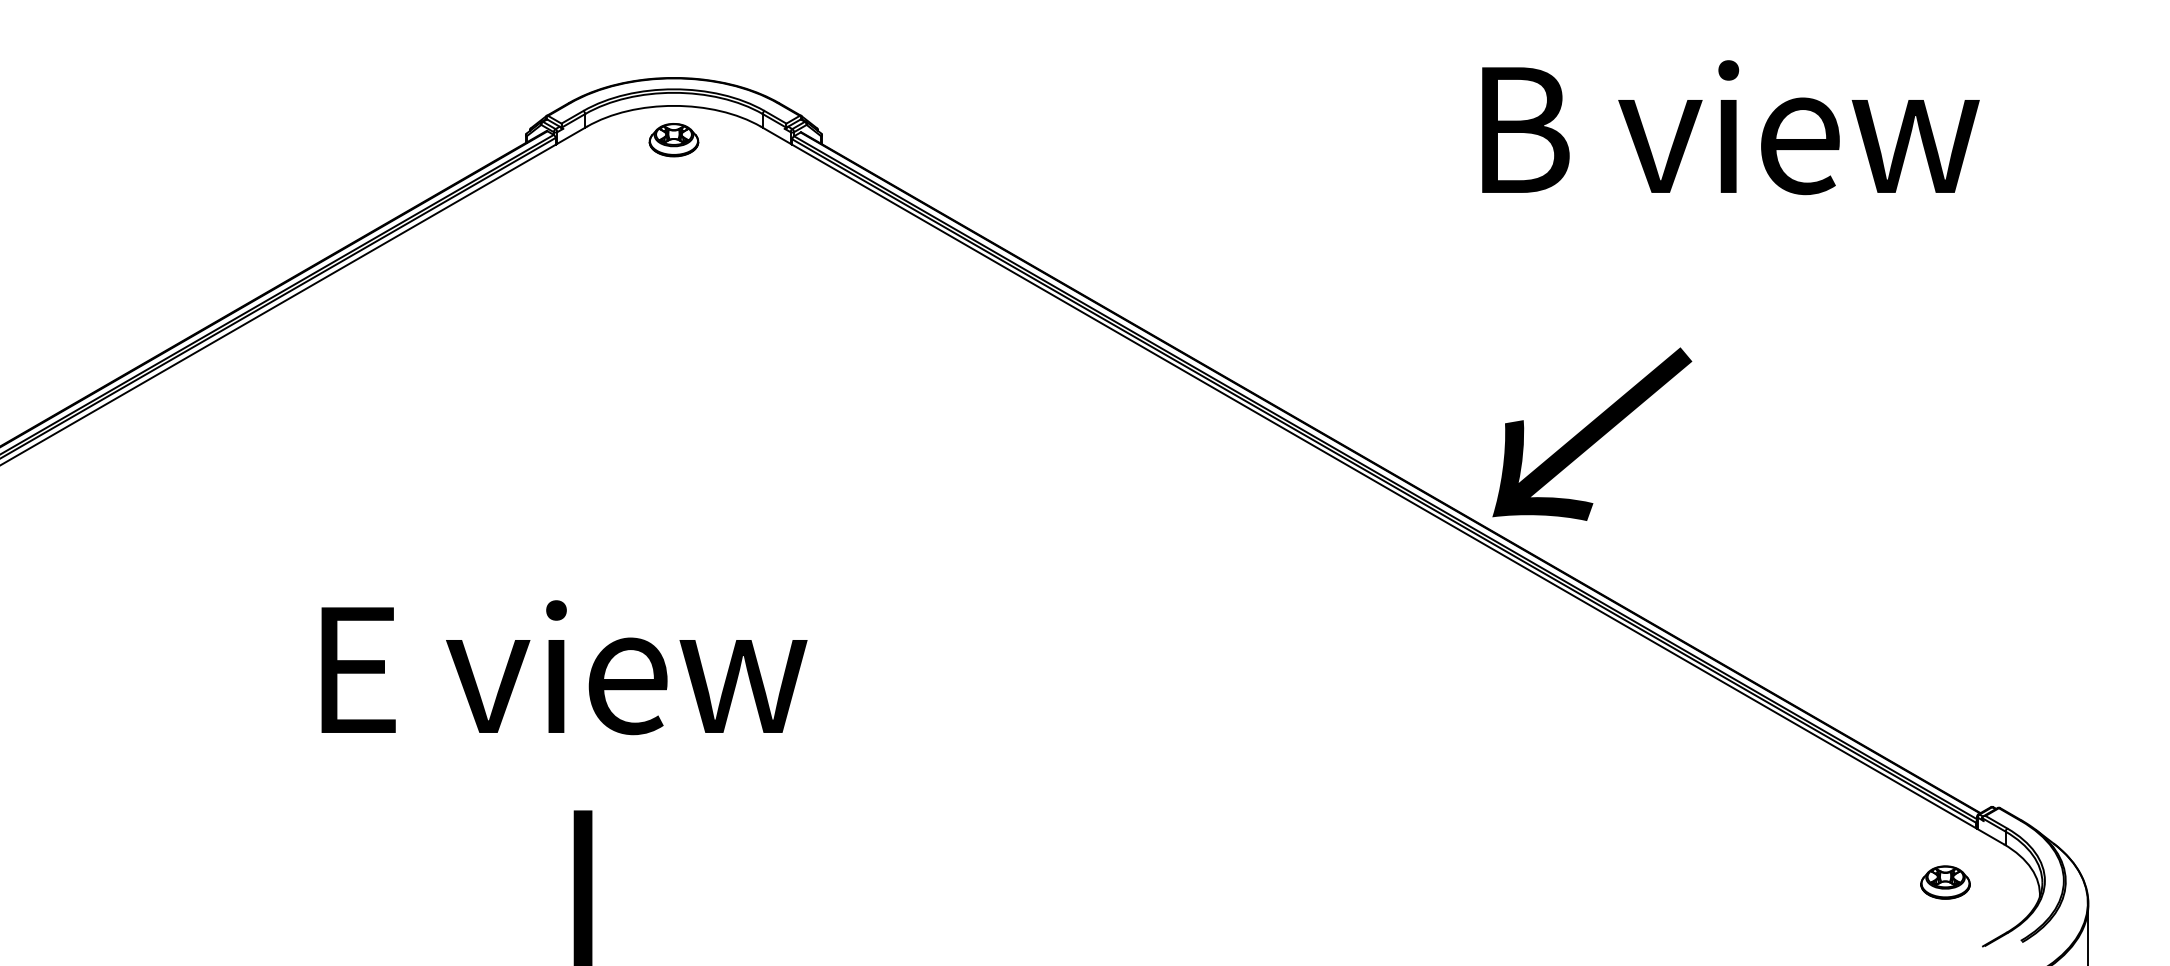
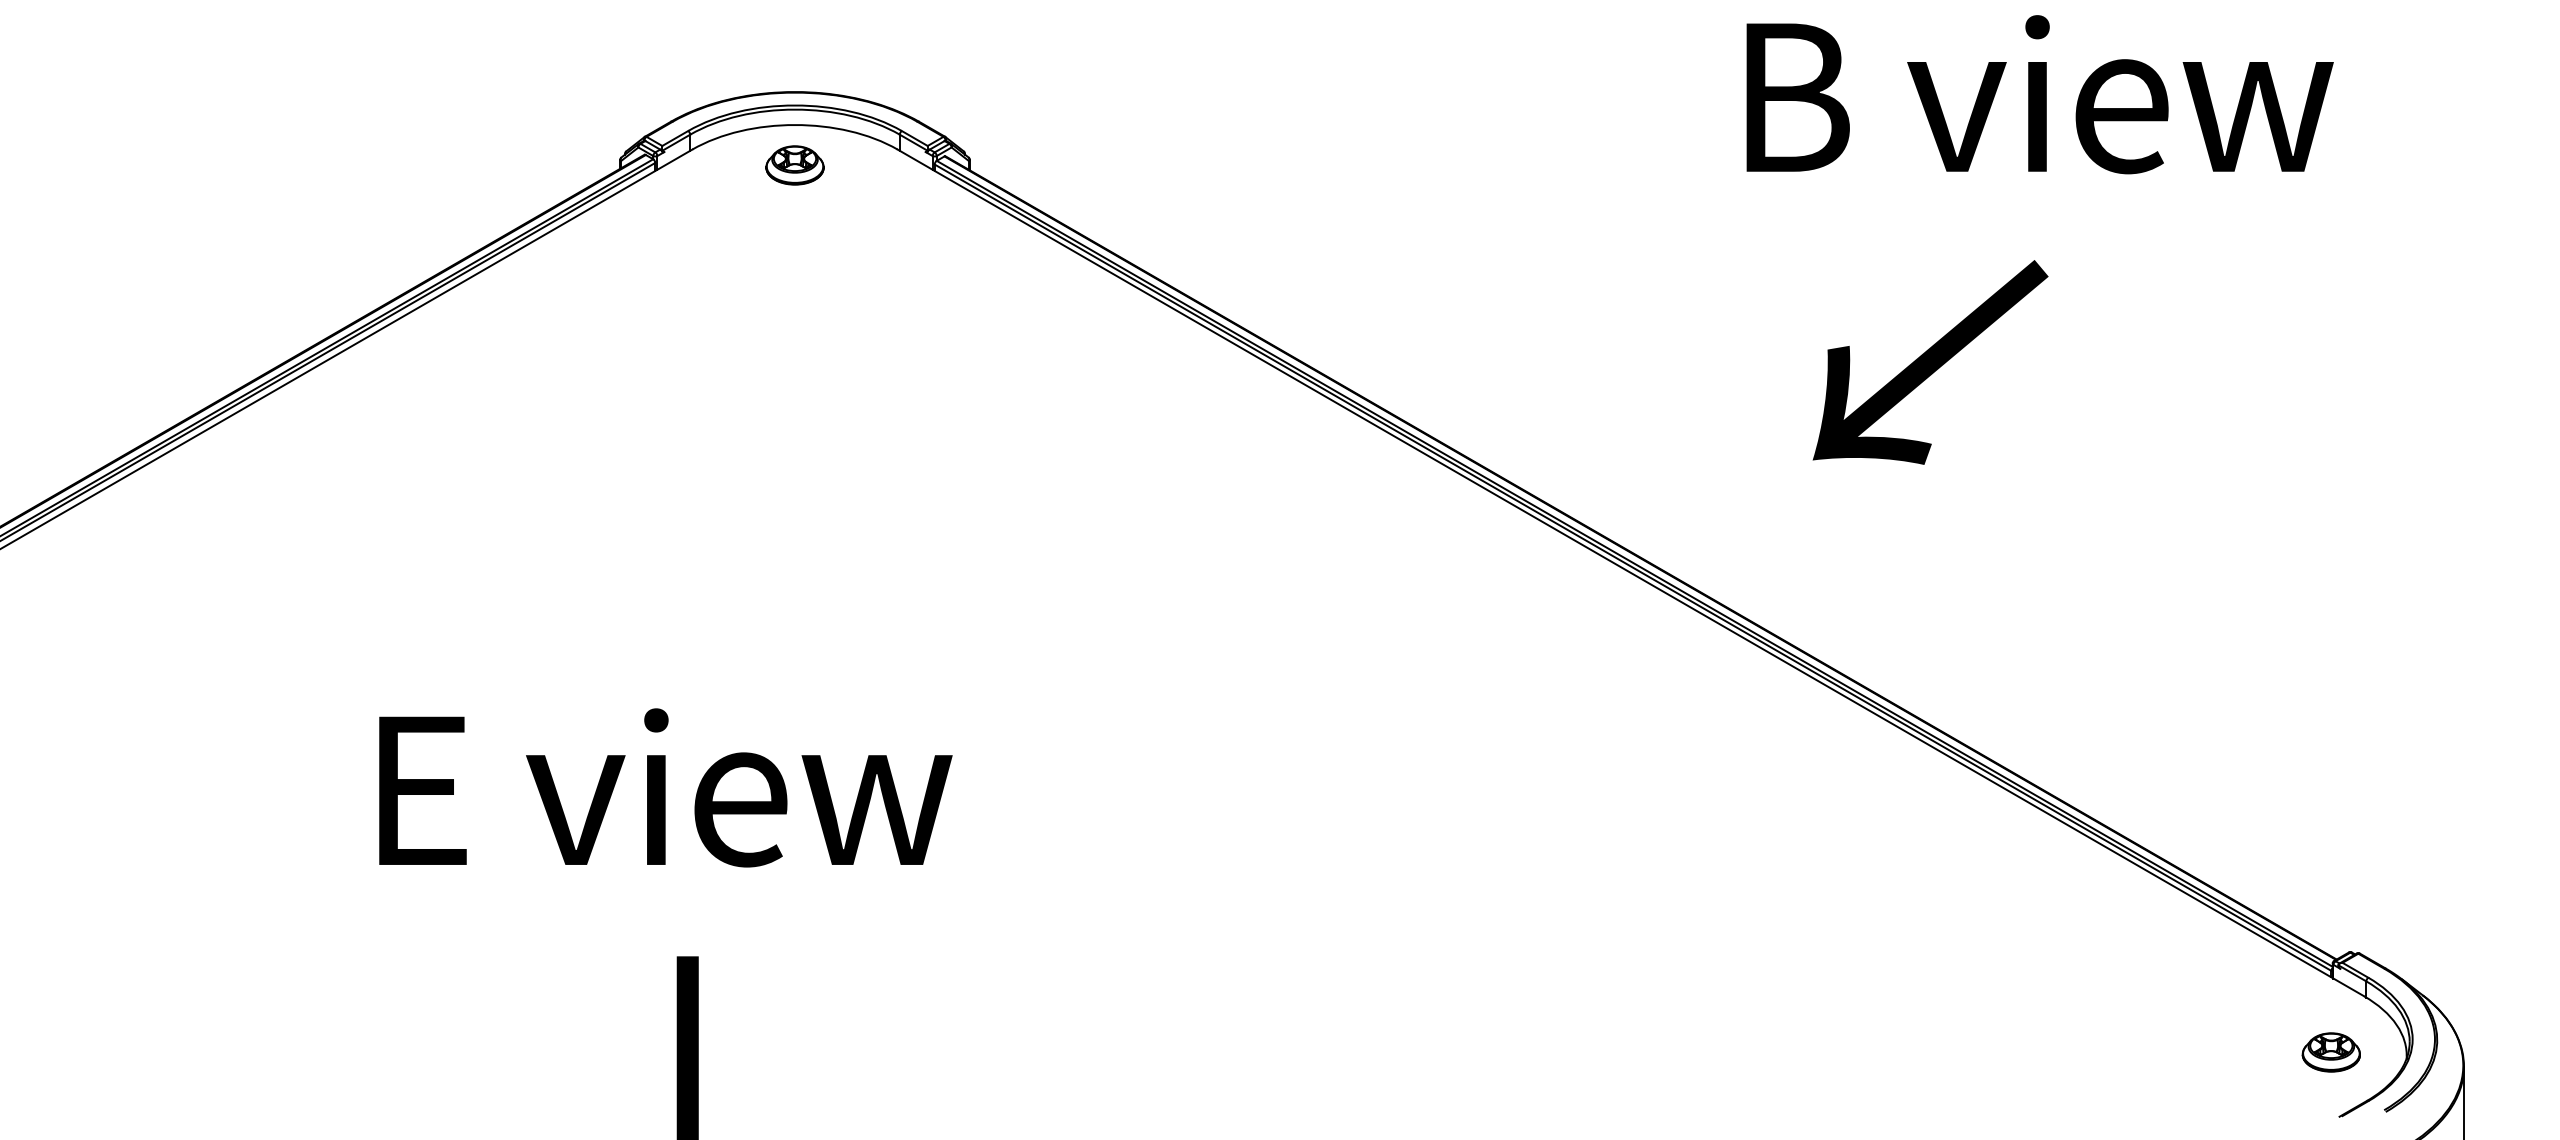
text: (1730, 127) -> (2039, 94), moved
text: (1592, 434) -> (1930, 362), moved
part: (1944, 882) -> (2330, 1052), moved

